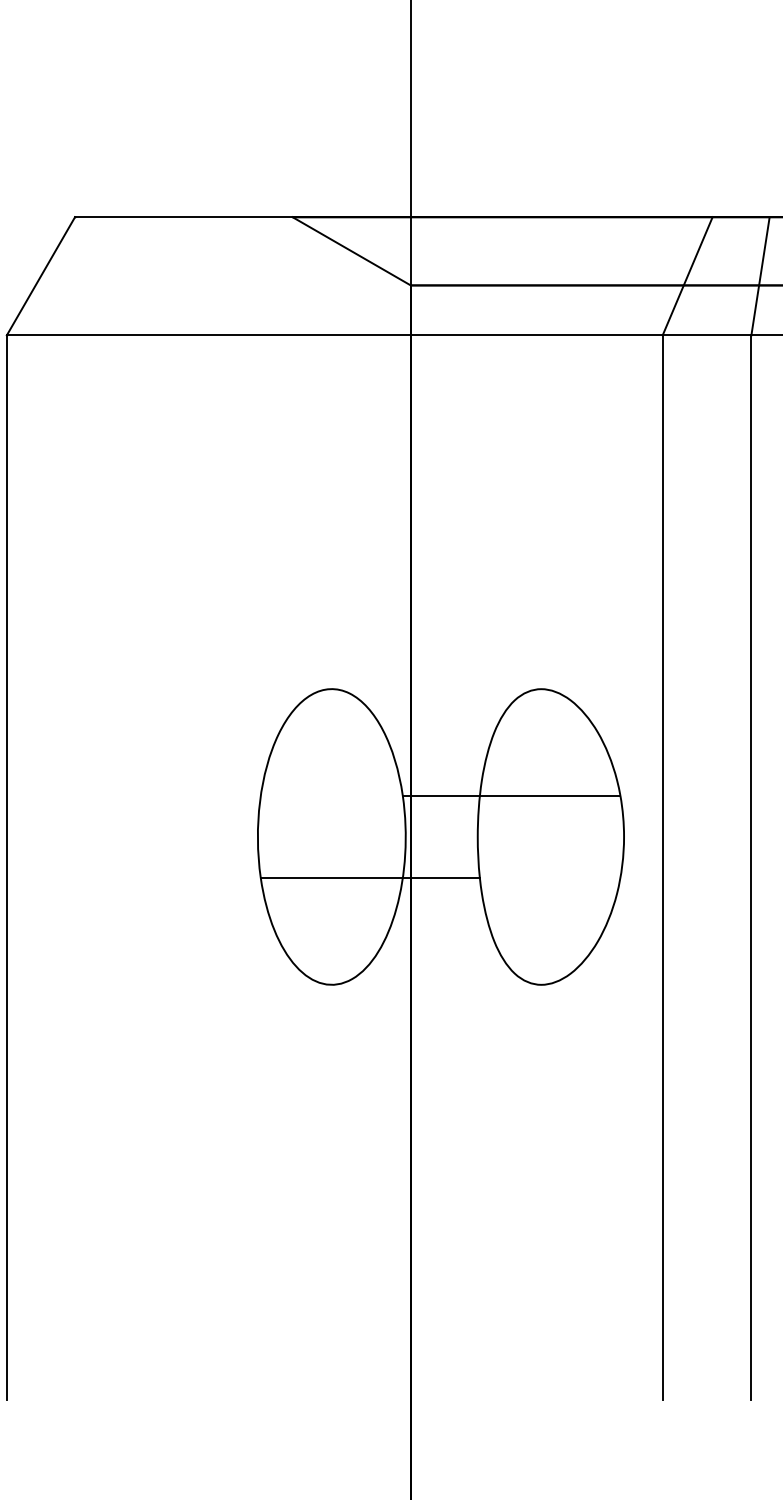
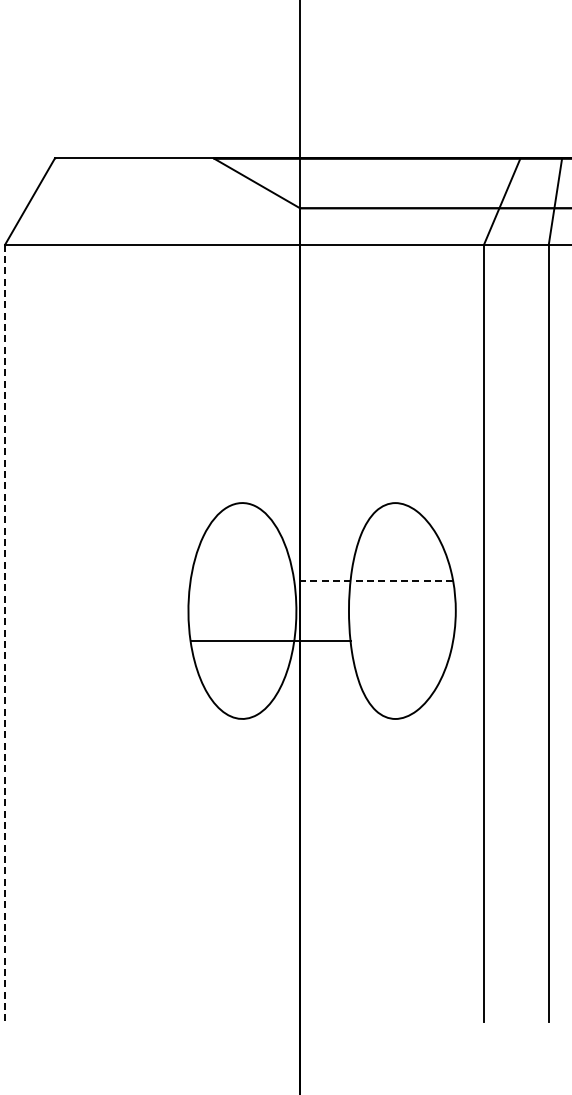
line: (511, 796) -> (373, 581), solid -> dashed
line: (7, 867) -> (5, 633), solid -> dashed

